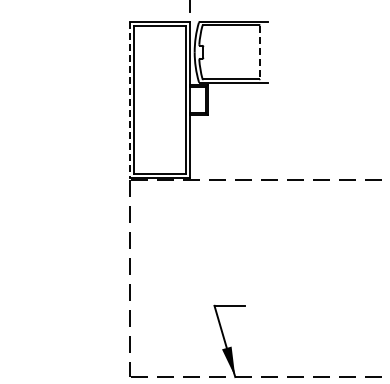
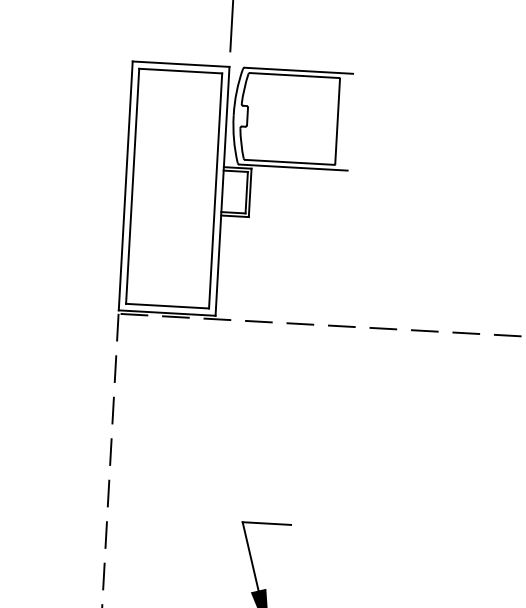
line: (259, 52) -> (337, 121), dashed -> solid
line: (129, 99) -> (125, 185), dashed -> solid

